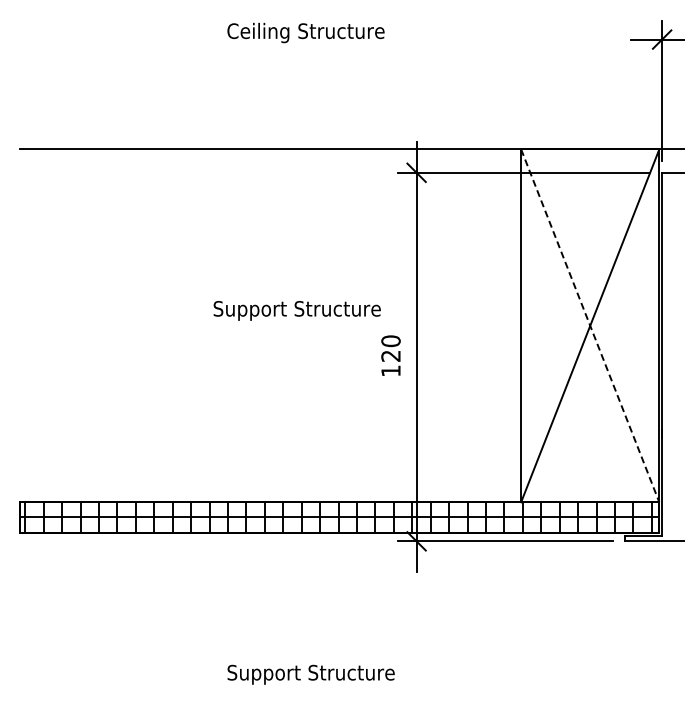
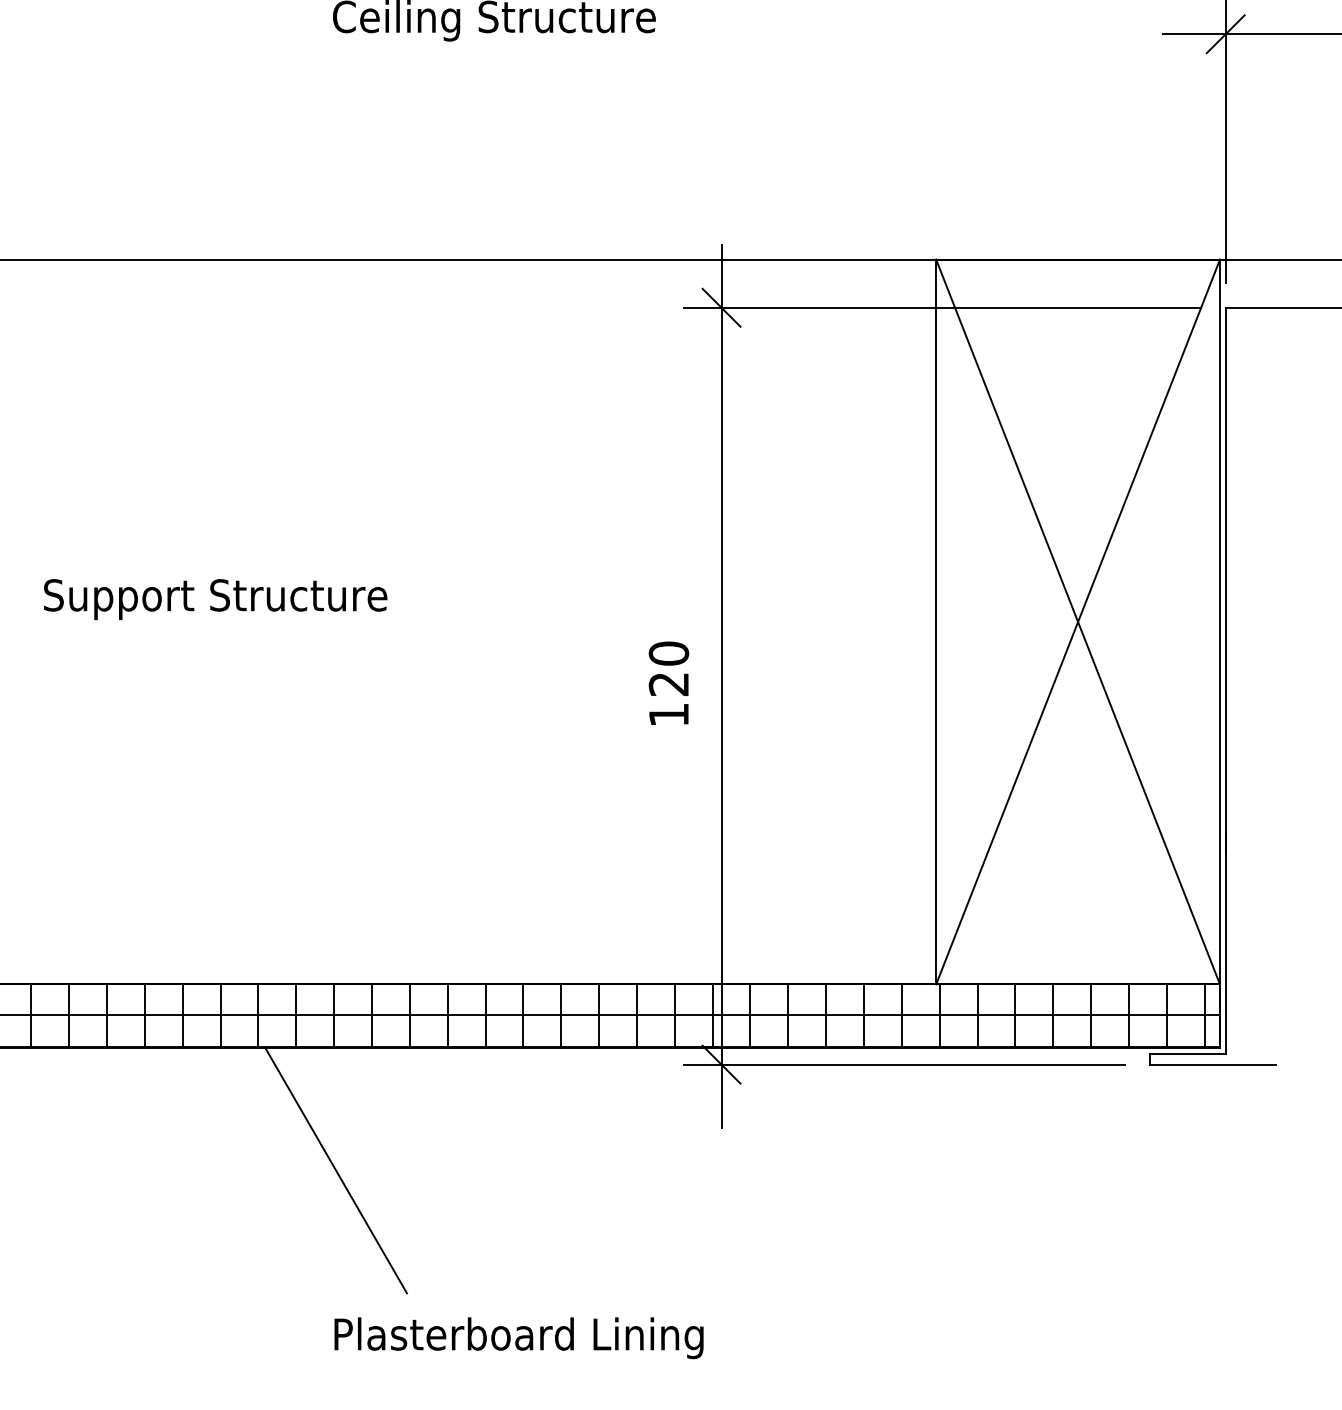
text: (296, 310) -> (214, 598), moved
line: (590, 325) -> (1078, 621), dashed -> solid
line: (228, 592) -> (335, 1169), added
text: (317, 674) -> (517, 1338), Support Structure -> Plasterboard Lining

